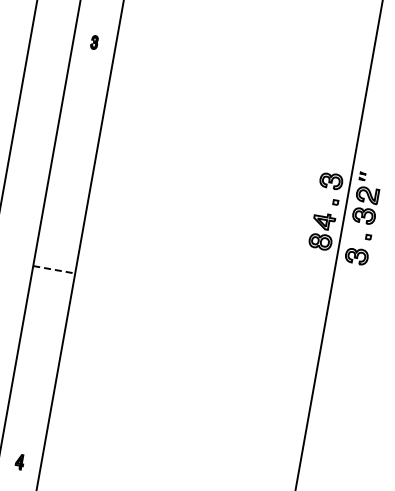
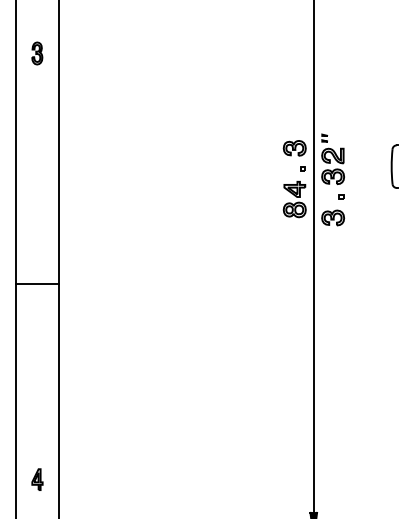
part: (94, 42) -> (37, 53), size x1.67
line: (55, 270) -> (38, 284), dashed -> solid
part: (19, 461) -> (37, 479), size x1.43

